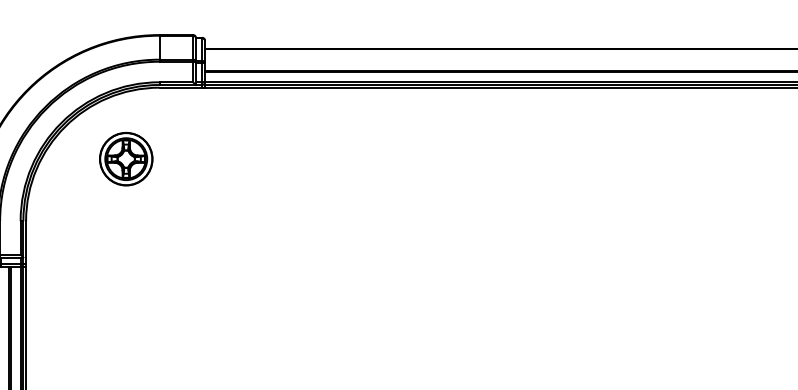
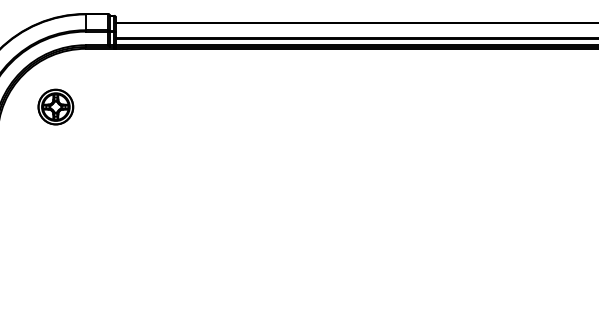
part: (125, 158) -> (55, 106), moved

